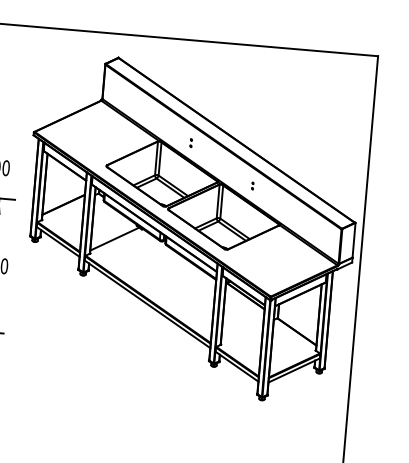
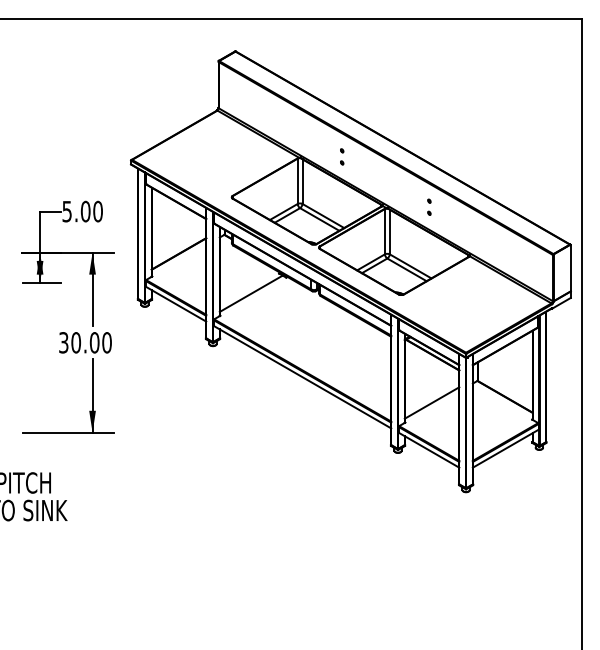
part: (191, 142) -> (342, 156), size x1.43
part: (252, 185) -> (429, 206), size x1.67
line: (241, 331) -> (431, 402), added

